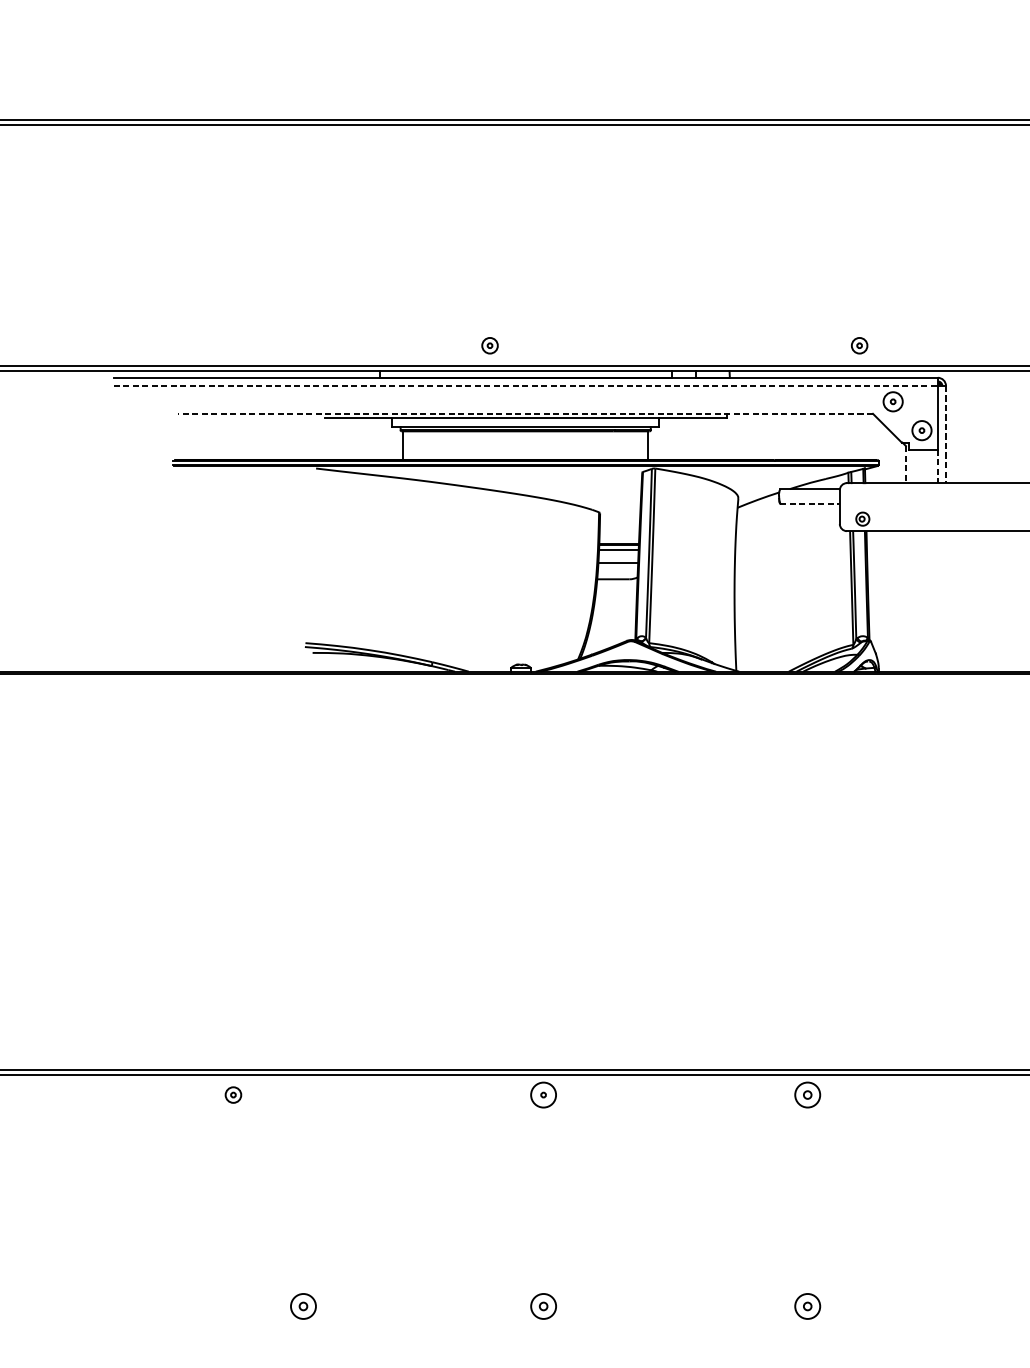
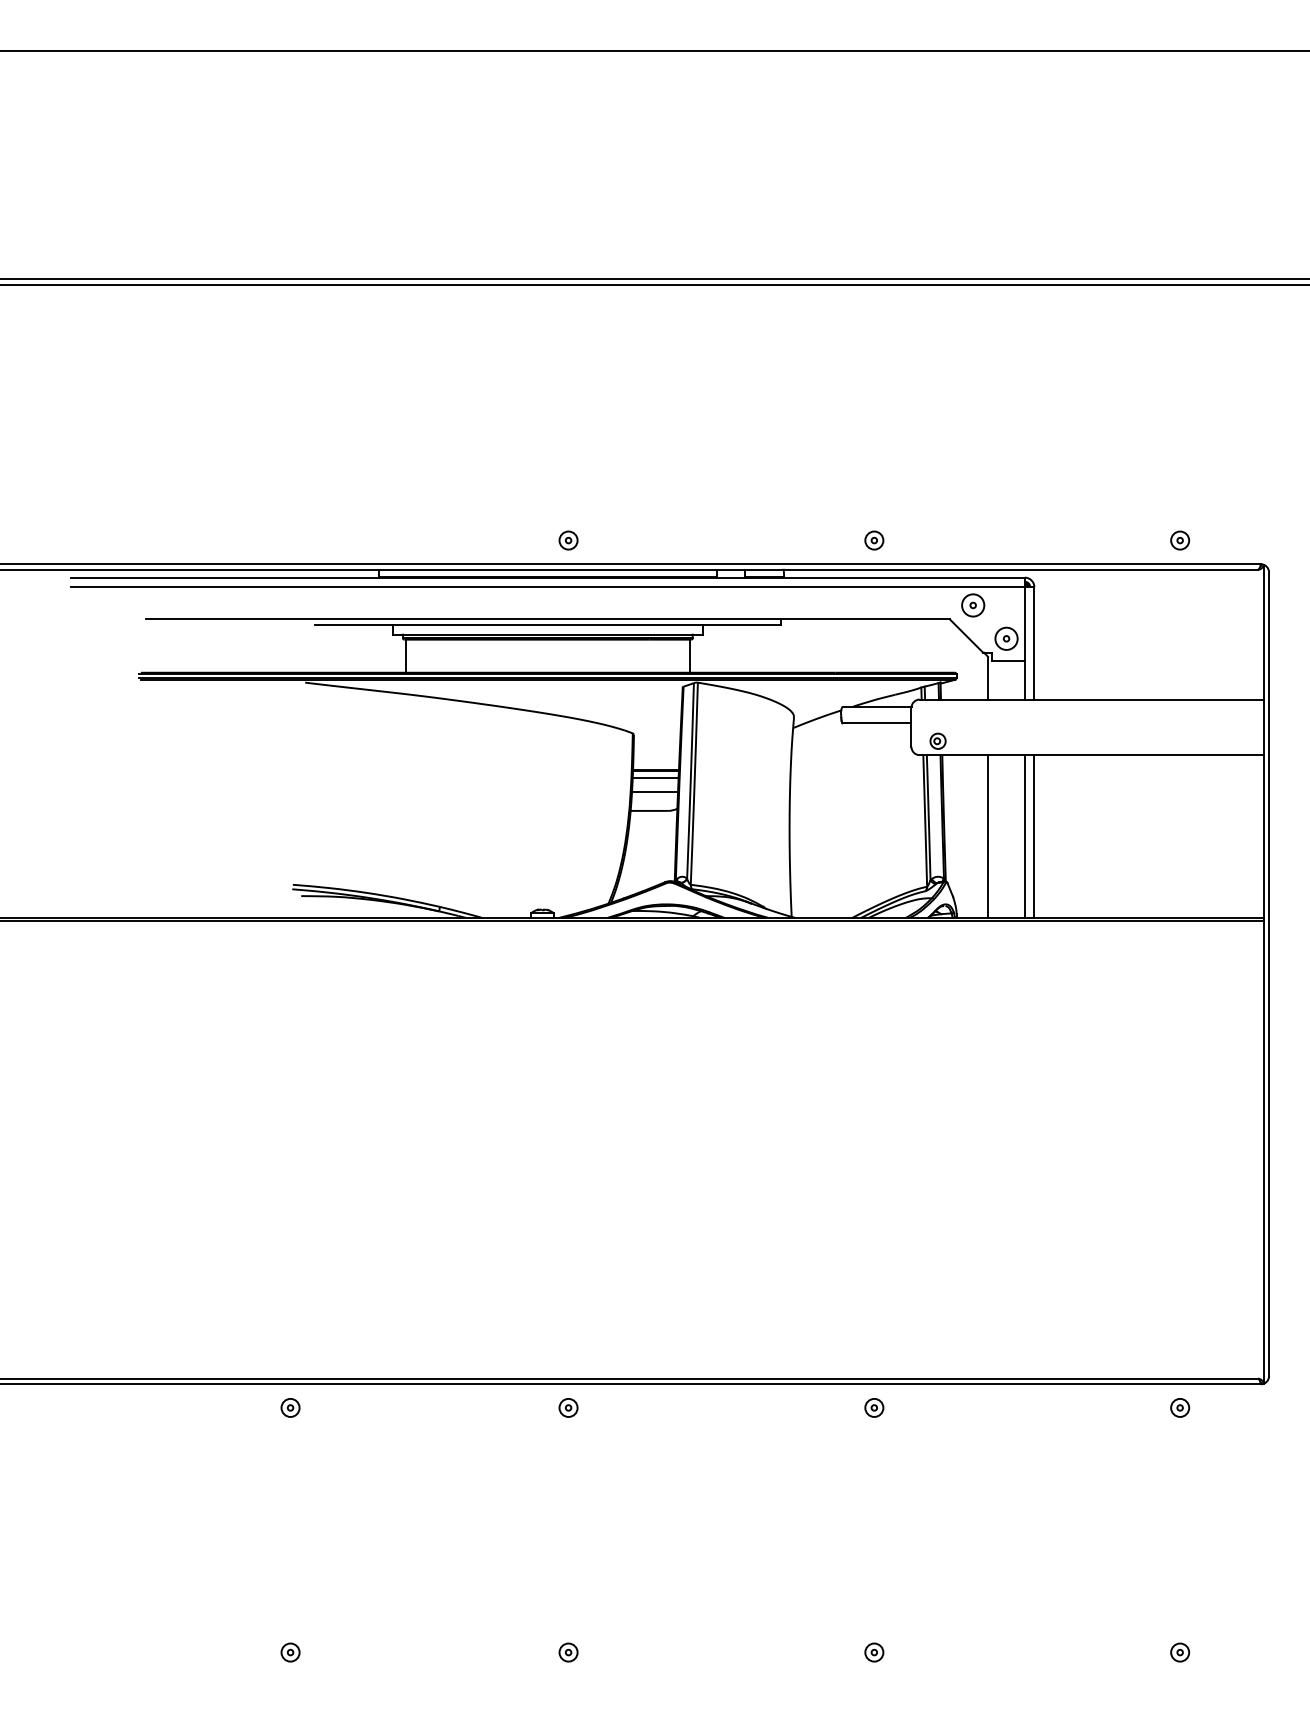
part: (489, 345) -> (568, 540), moved
part: (859, 345) -> (874, 540), moved
line: (526, 386) -> (548, 587), dashed -> solid
line: (525, 413) -> (547, 619), dashed -> solid
line: (946, 434) -> (1034, 643), dashed -> solid
line: (905, 464) -> (987, 678), dashed -> solid
line: (937, 466) -> (1024, 680), dashed -> solid
line: (810, 503) -> (877, 723), dashed -> solid
line: (905, 601) -> (987, 836), added
line: (937, 601) -> (1024, 836), added
line: (946, 601) -> (1034, 836), added
part: (233, 1094) -> (290, 1407), moved
circle: (543, 1094) -> (568, 1407), size x0.62
part: (807, 1094) -> (874, 1407), size x0.62
part: (303, 1306) -> (290, 1652), size x0.62
part: (543, 1306) -> (568, 1652), size x0.62
part: (807, 1306) -> (874, 1652), size x0.62

